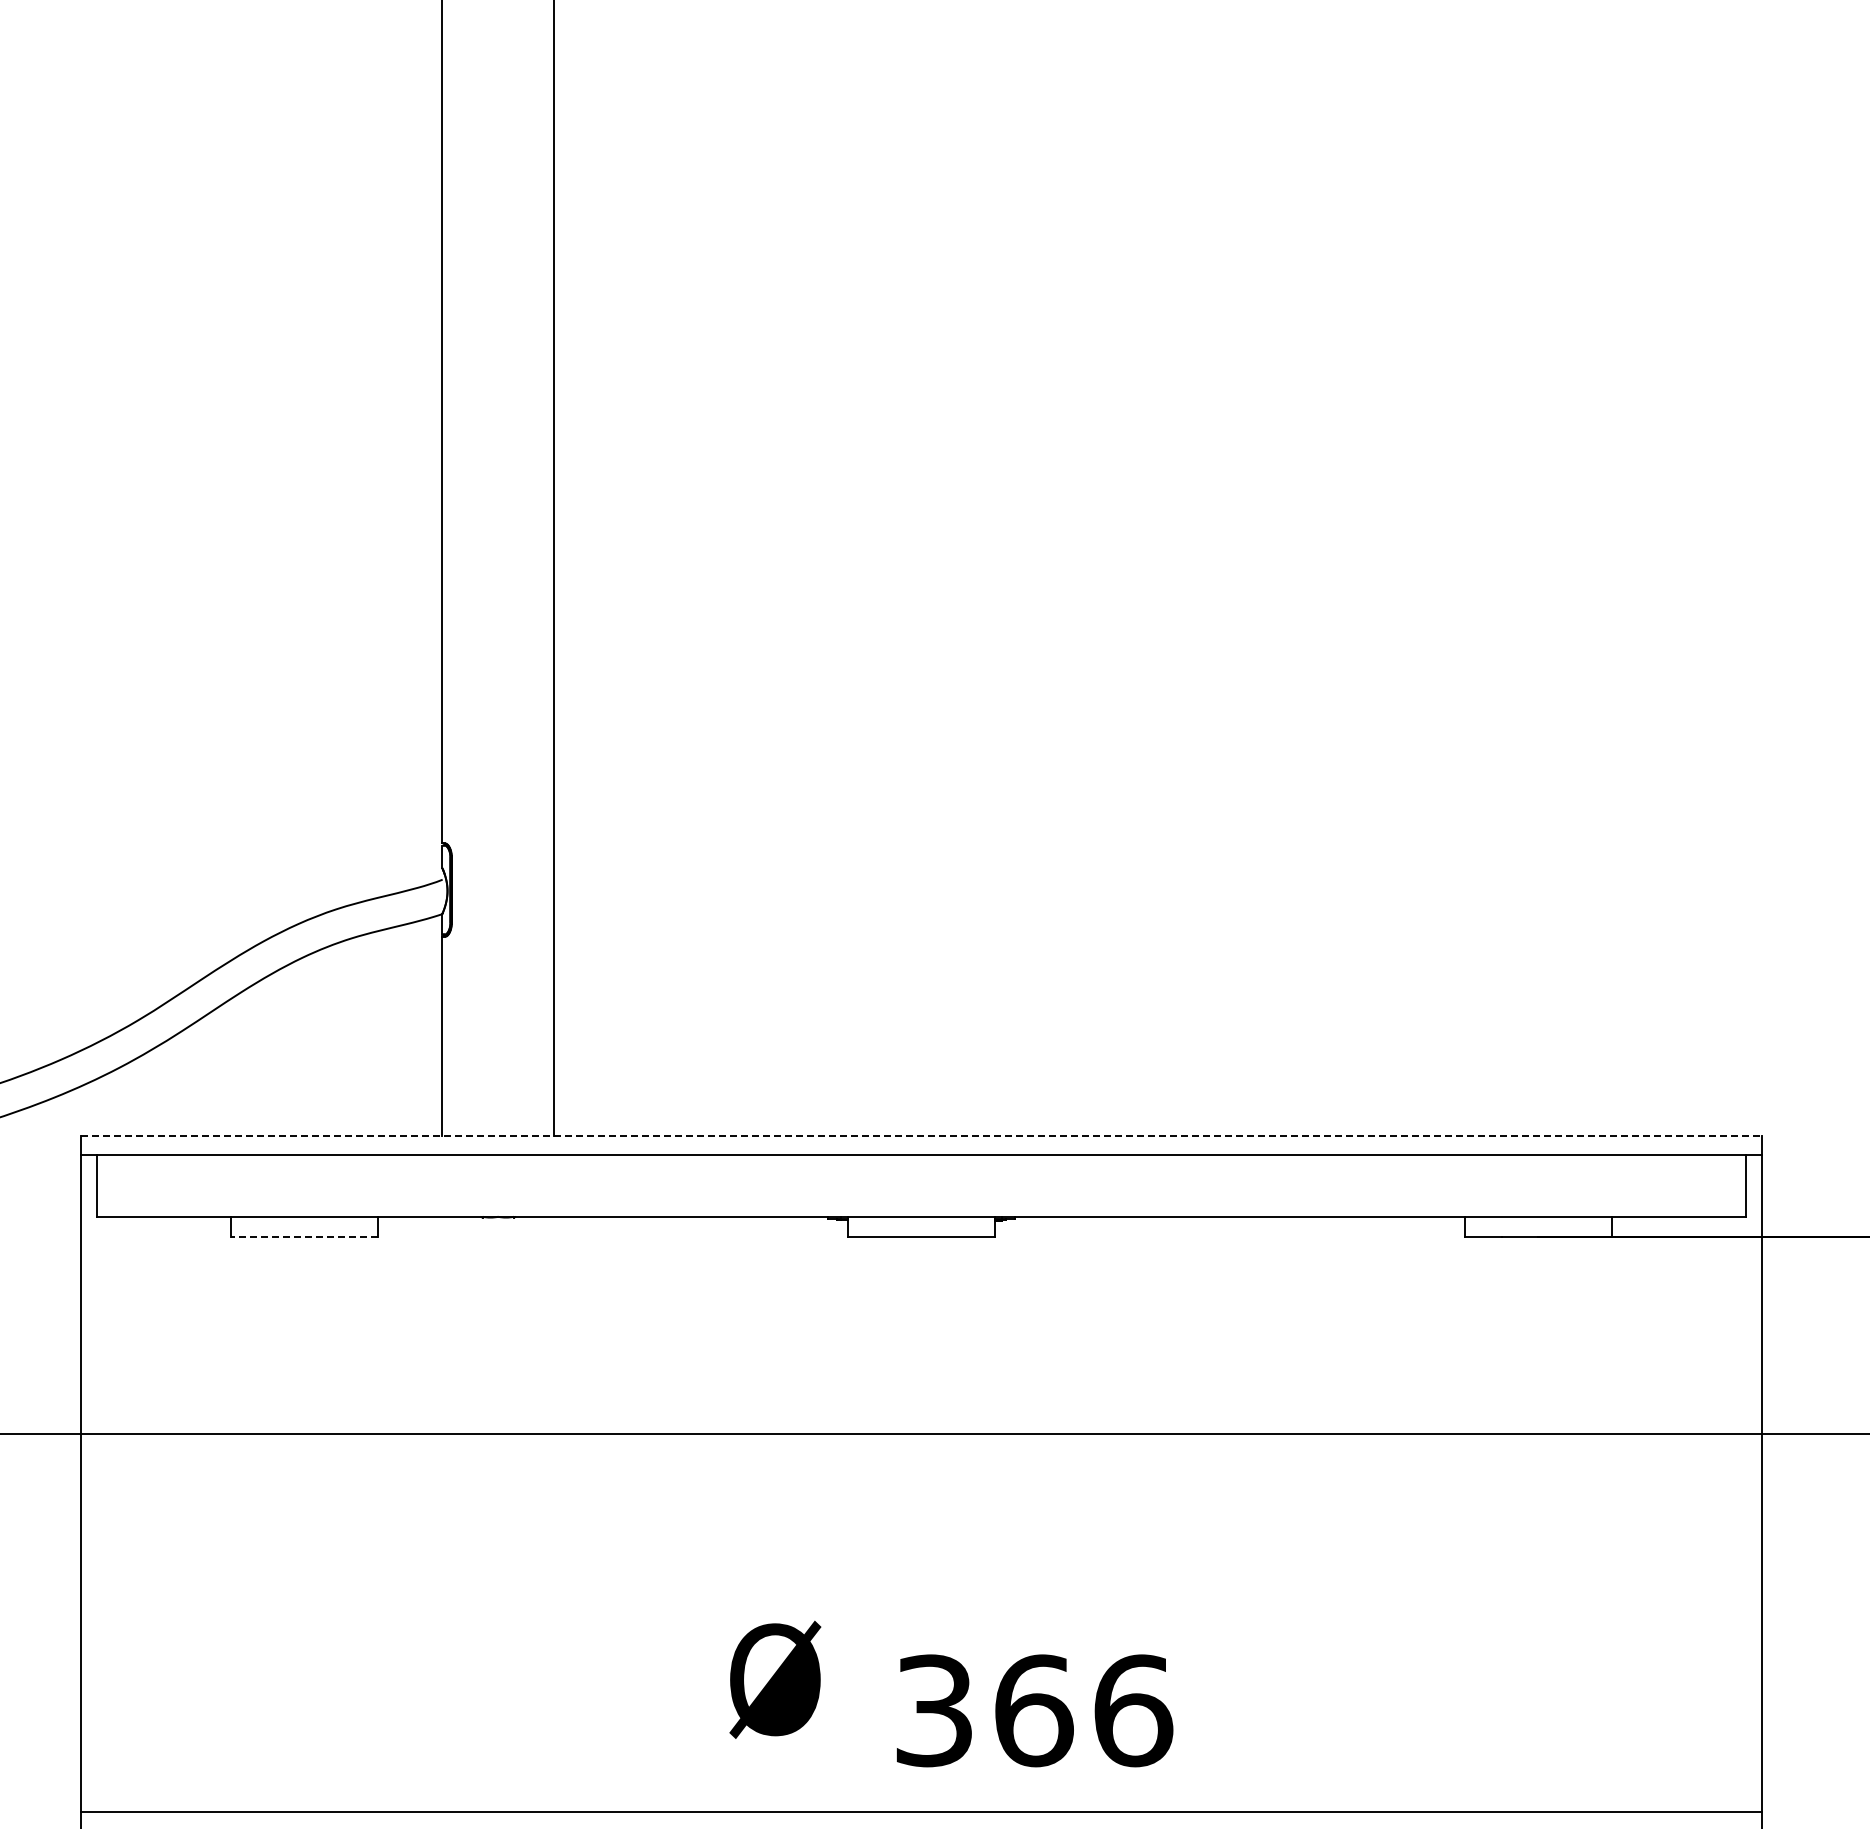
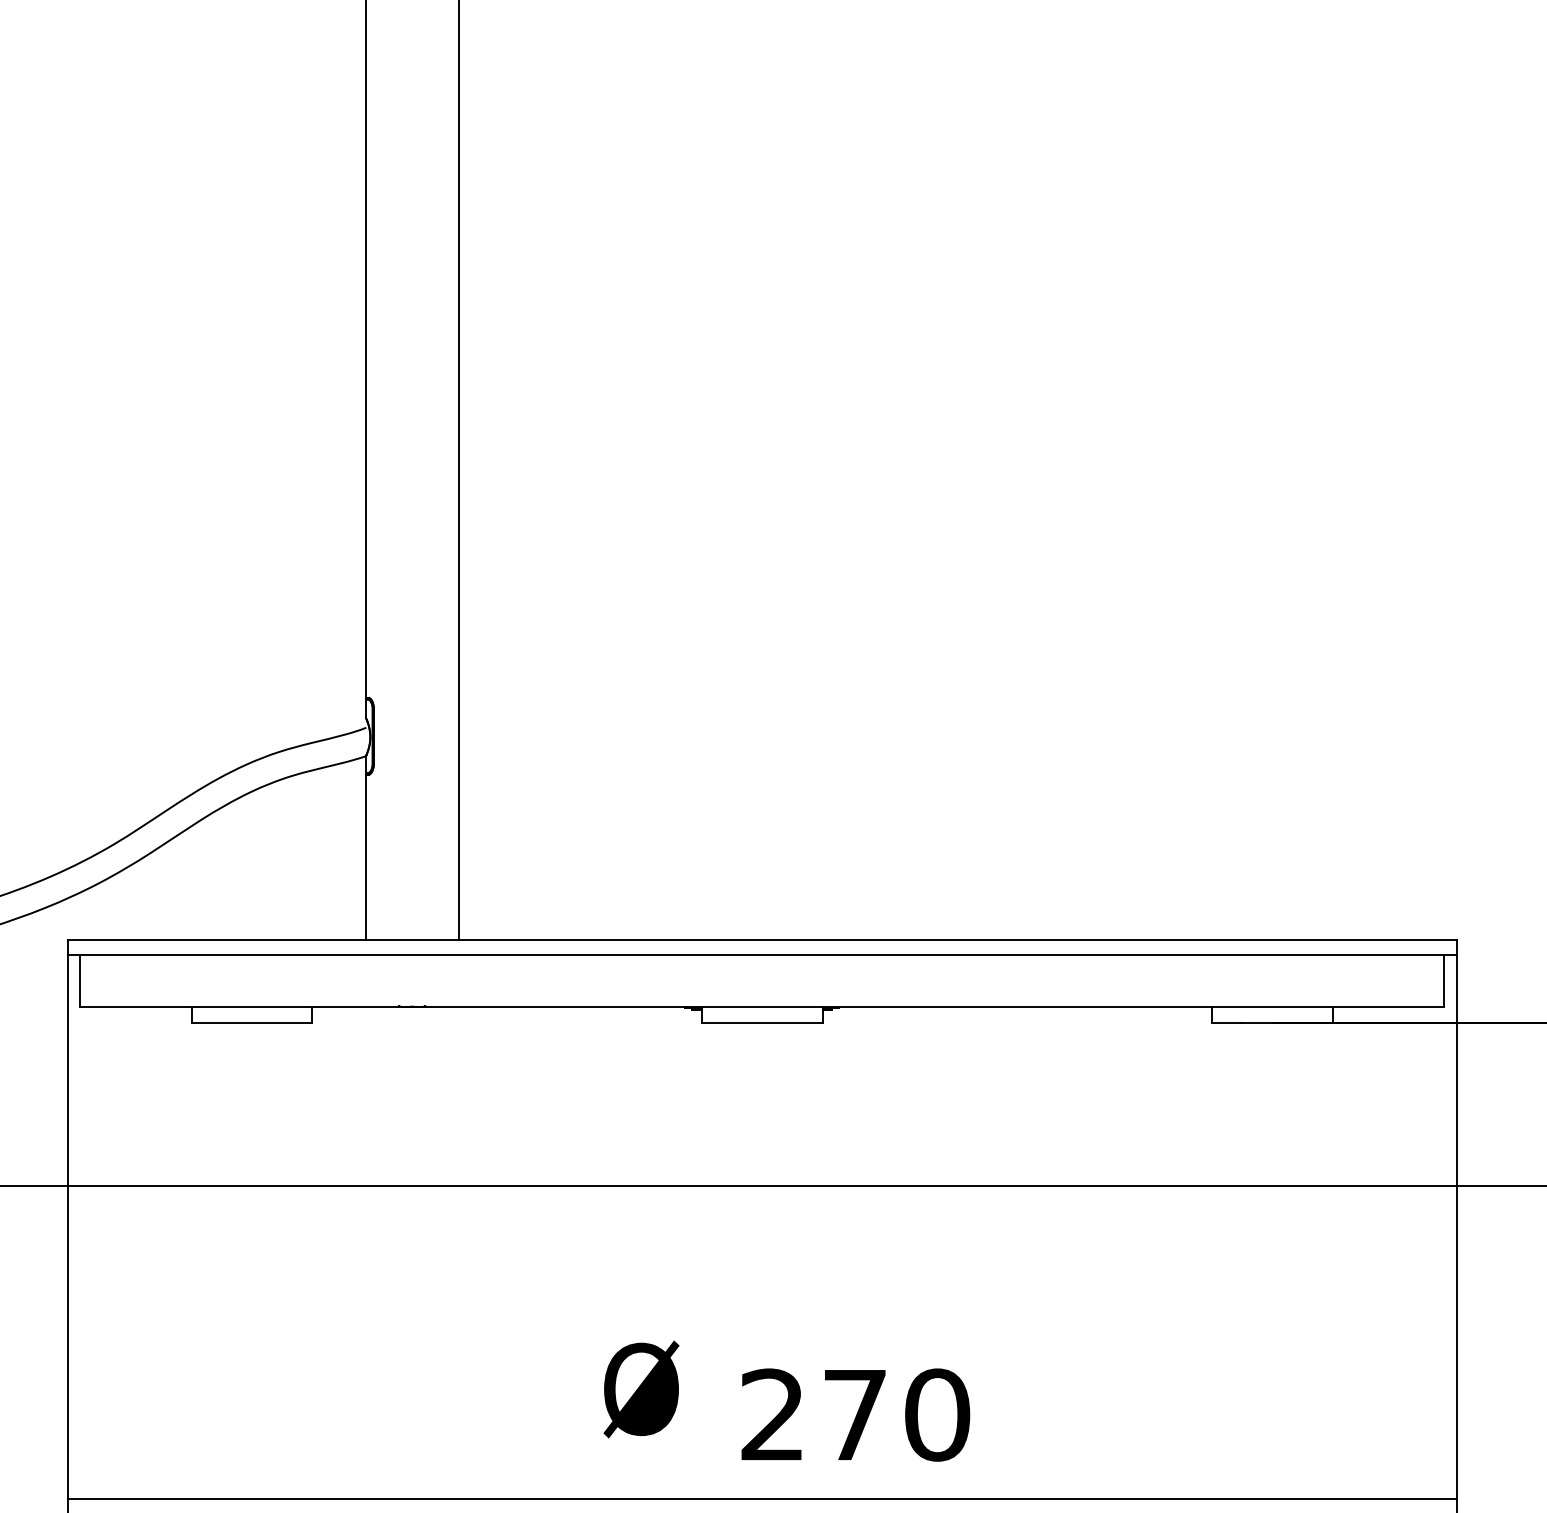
line: (921, 1135) -> (762, 939), dashed -> solid
line: (303, 1236) -> (251, 1022), dashed -> solid
text: (1034, 1710) -> (855, 1414), 366 -> 270

